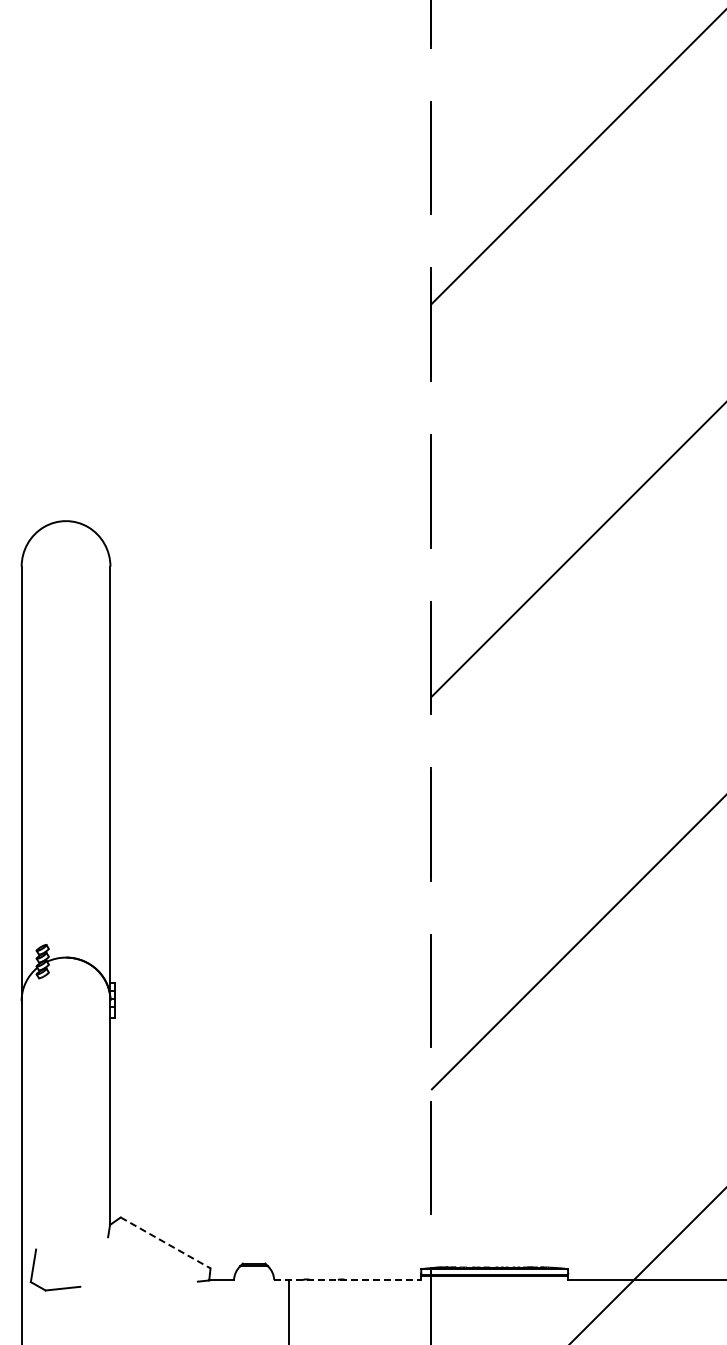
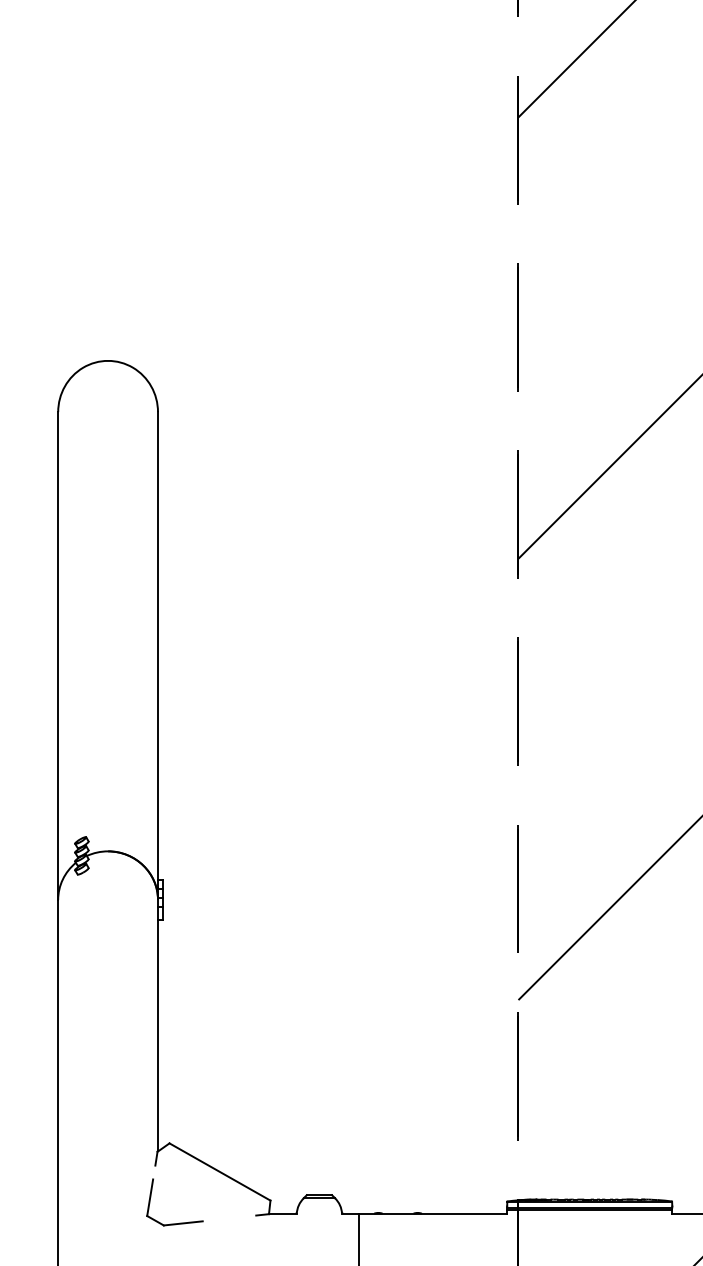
line: (165, 1242) -> (219, 1171), dashed -> solid
line: (348, 1280) -> (425, 1214), dashed -> solid
part: (61, 1287) -> (181, 1222), moved

